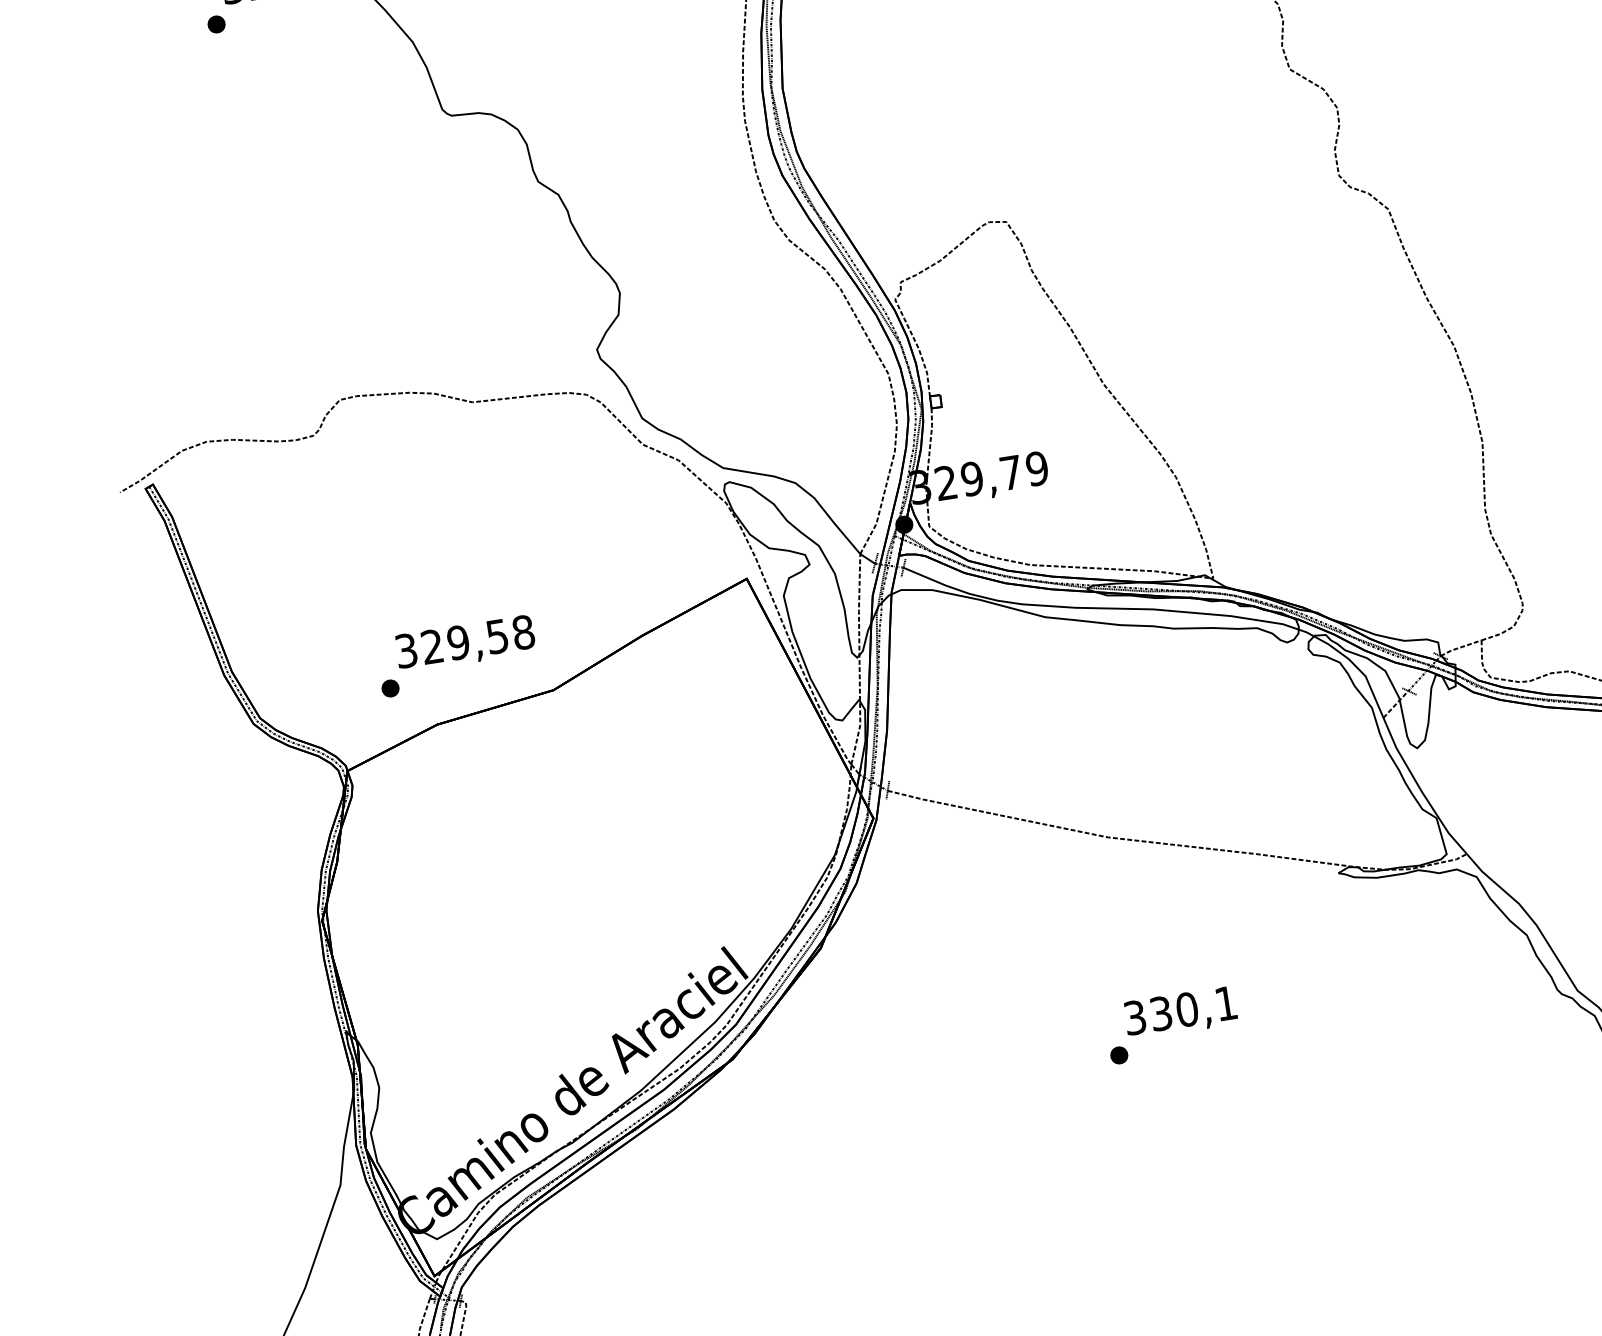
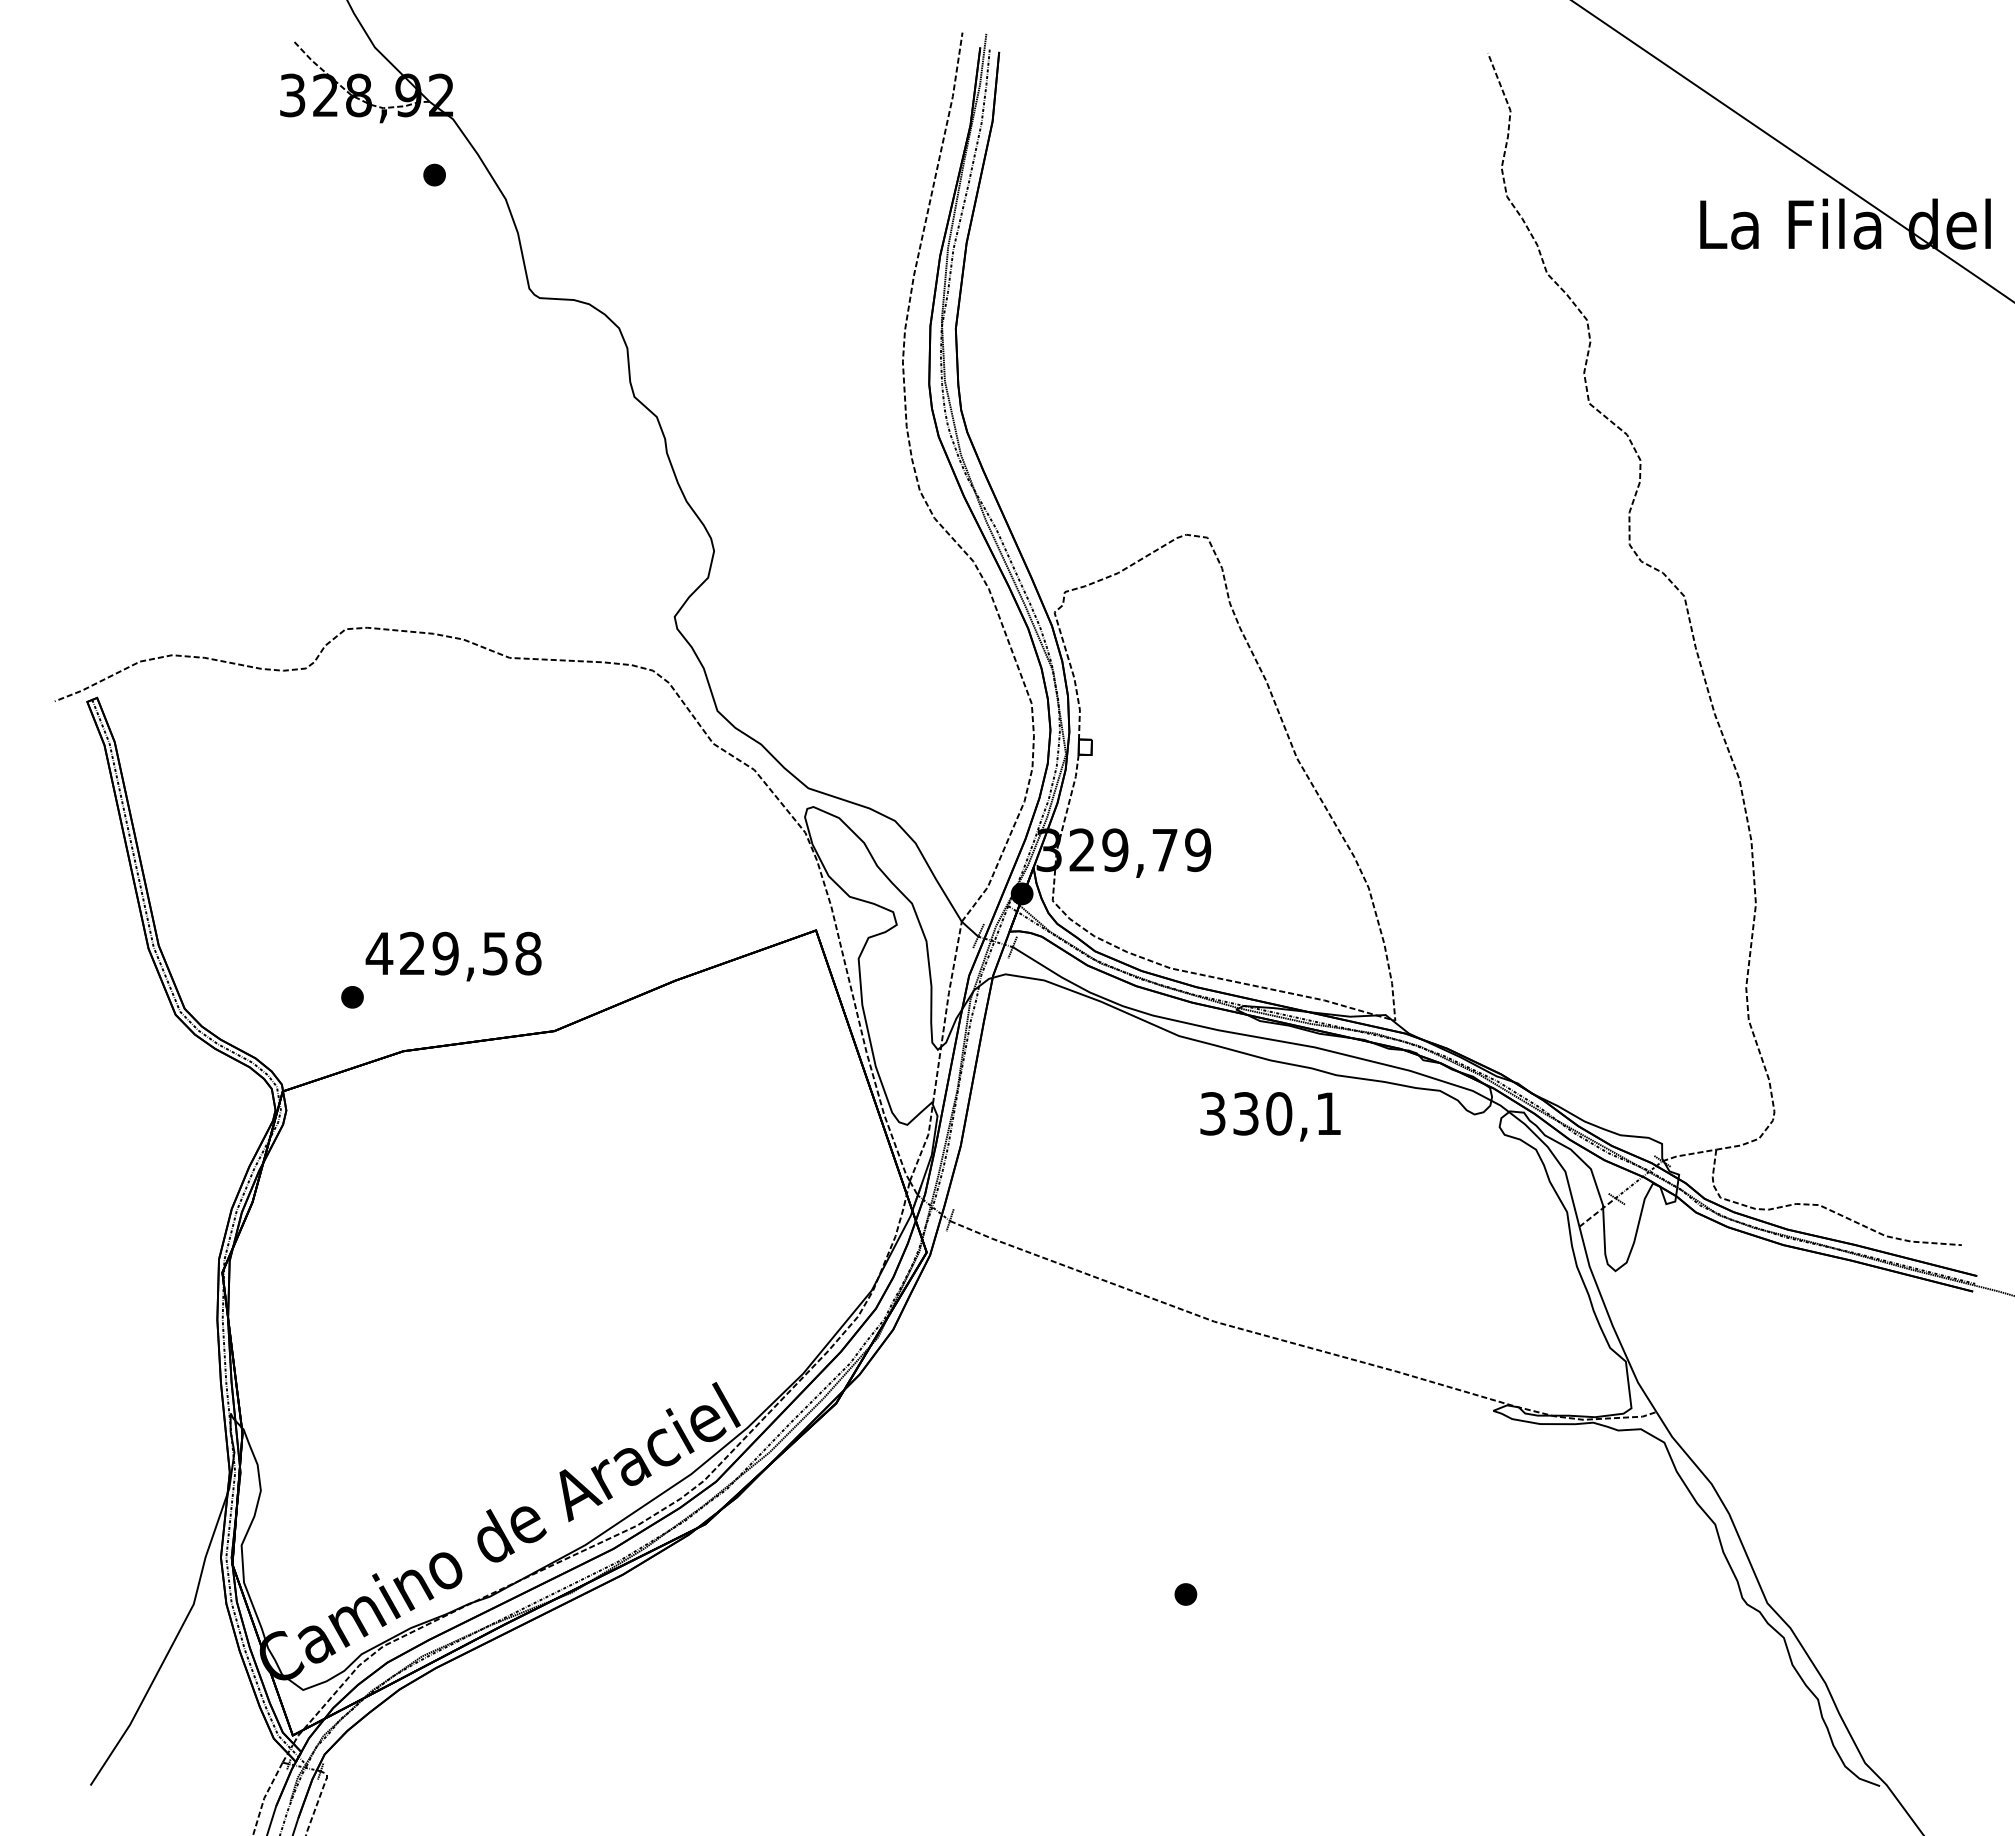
part: (216, 24) -> (434, 174), moved
text: (406, 650) -> (379, 953), 329,58 -> 429,58
text: (1180, 1012) -> (1270, 1116), moved

